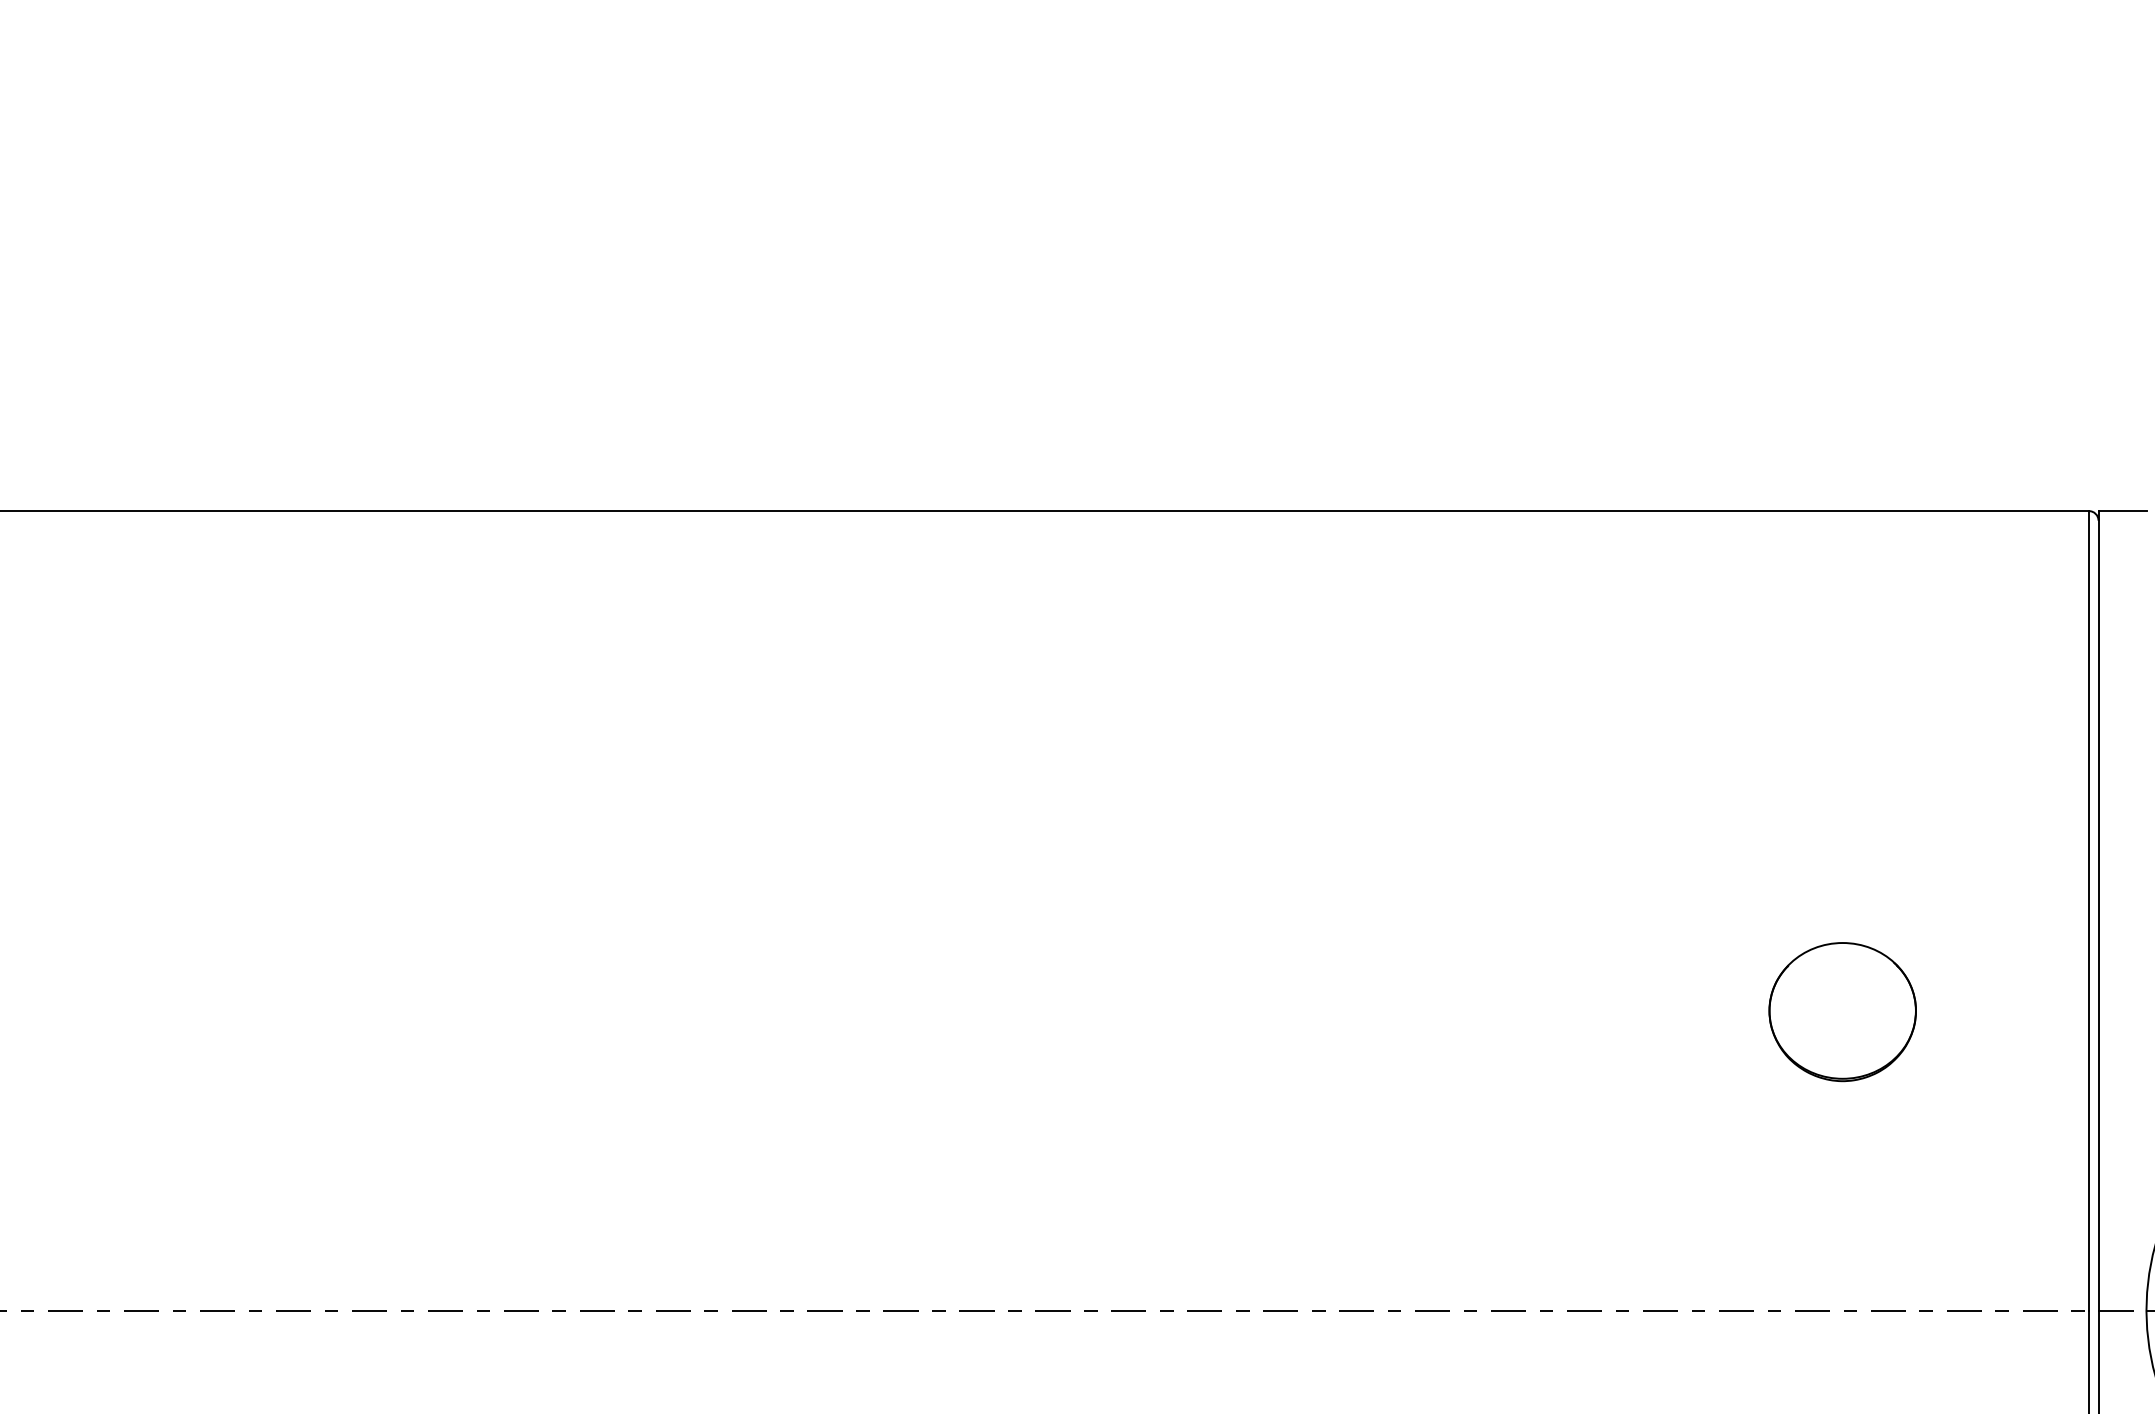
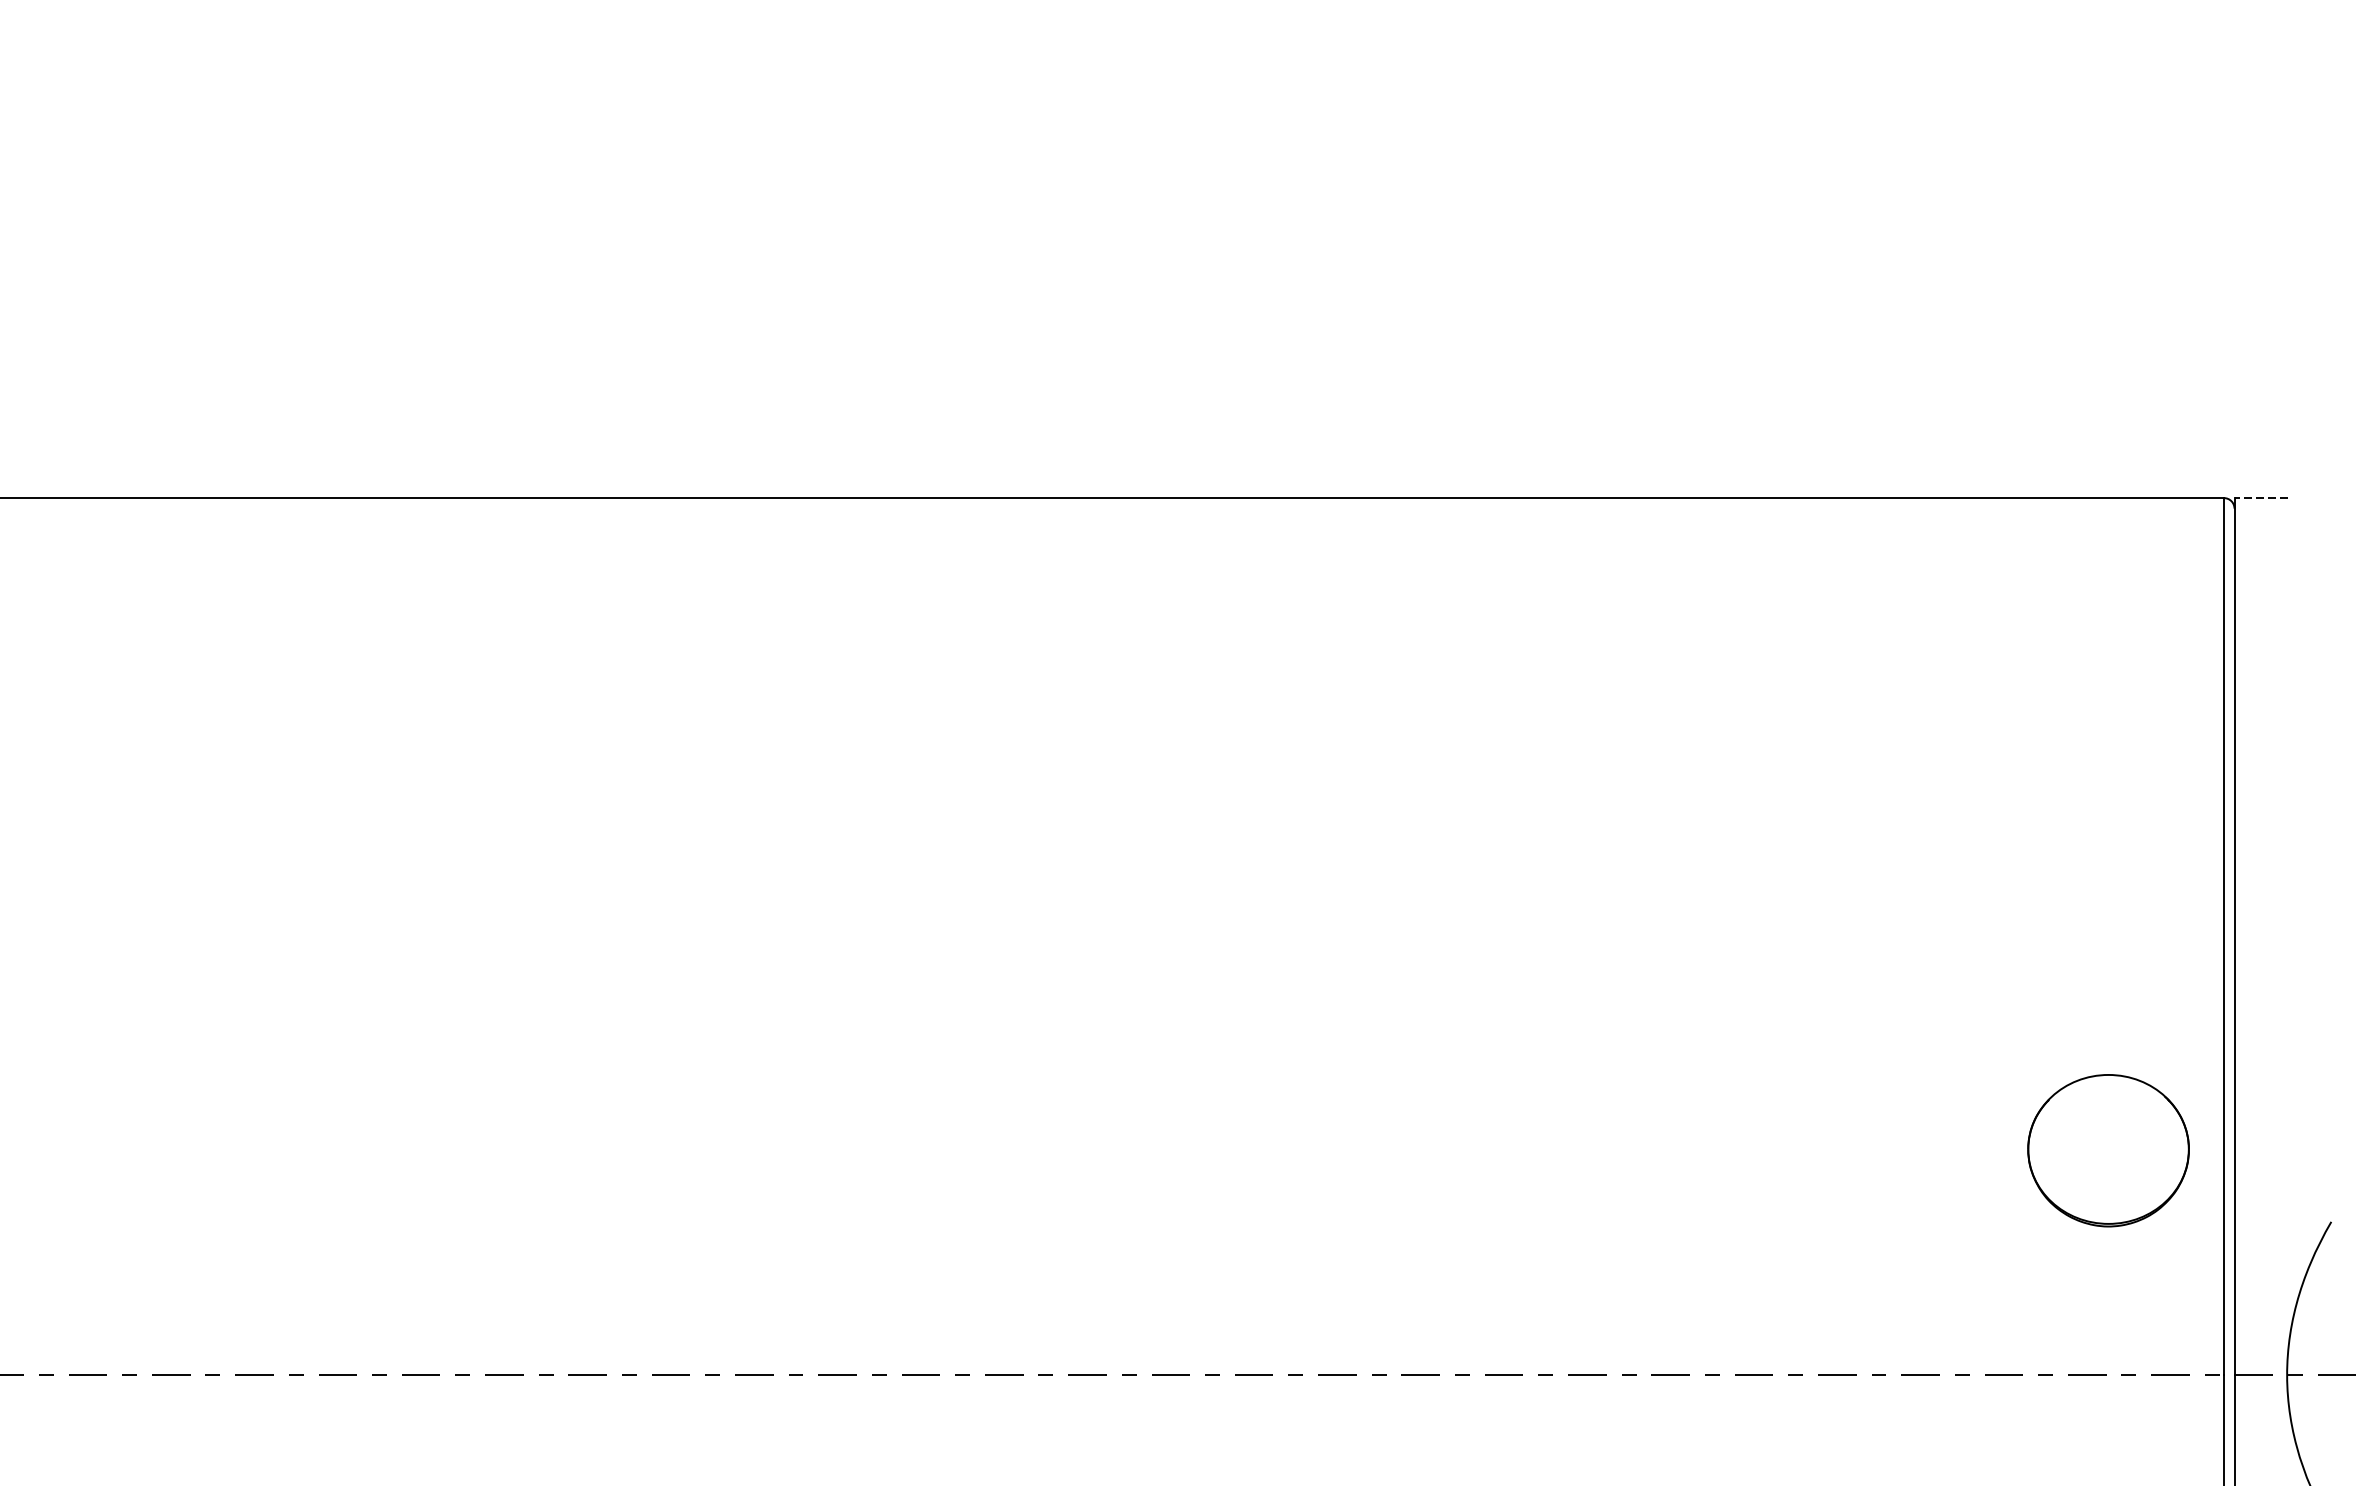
line: (2122, 511) -> (2260, 498), solid -> dashed
part: (1842, 1012) -> (2108, 1151), moved

